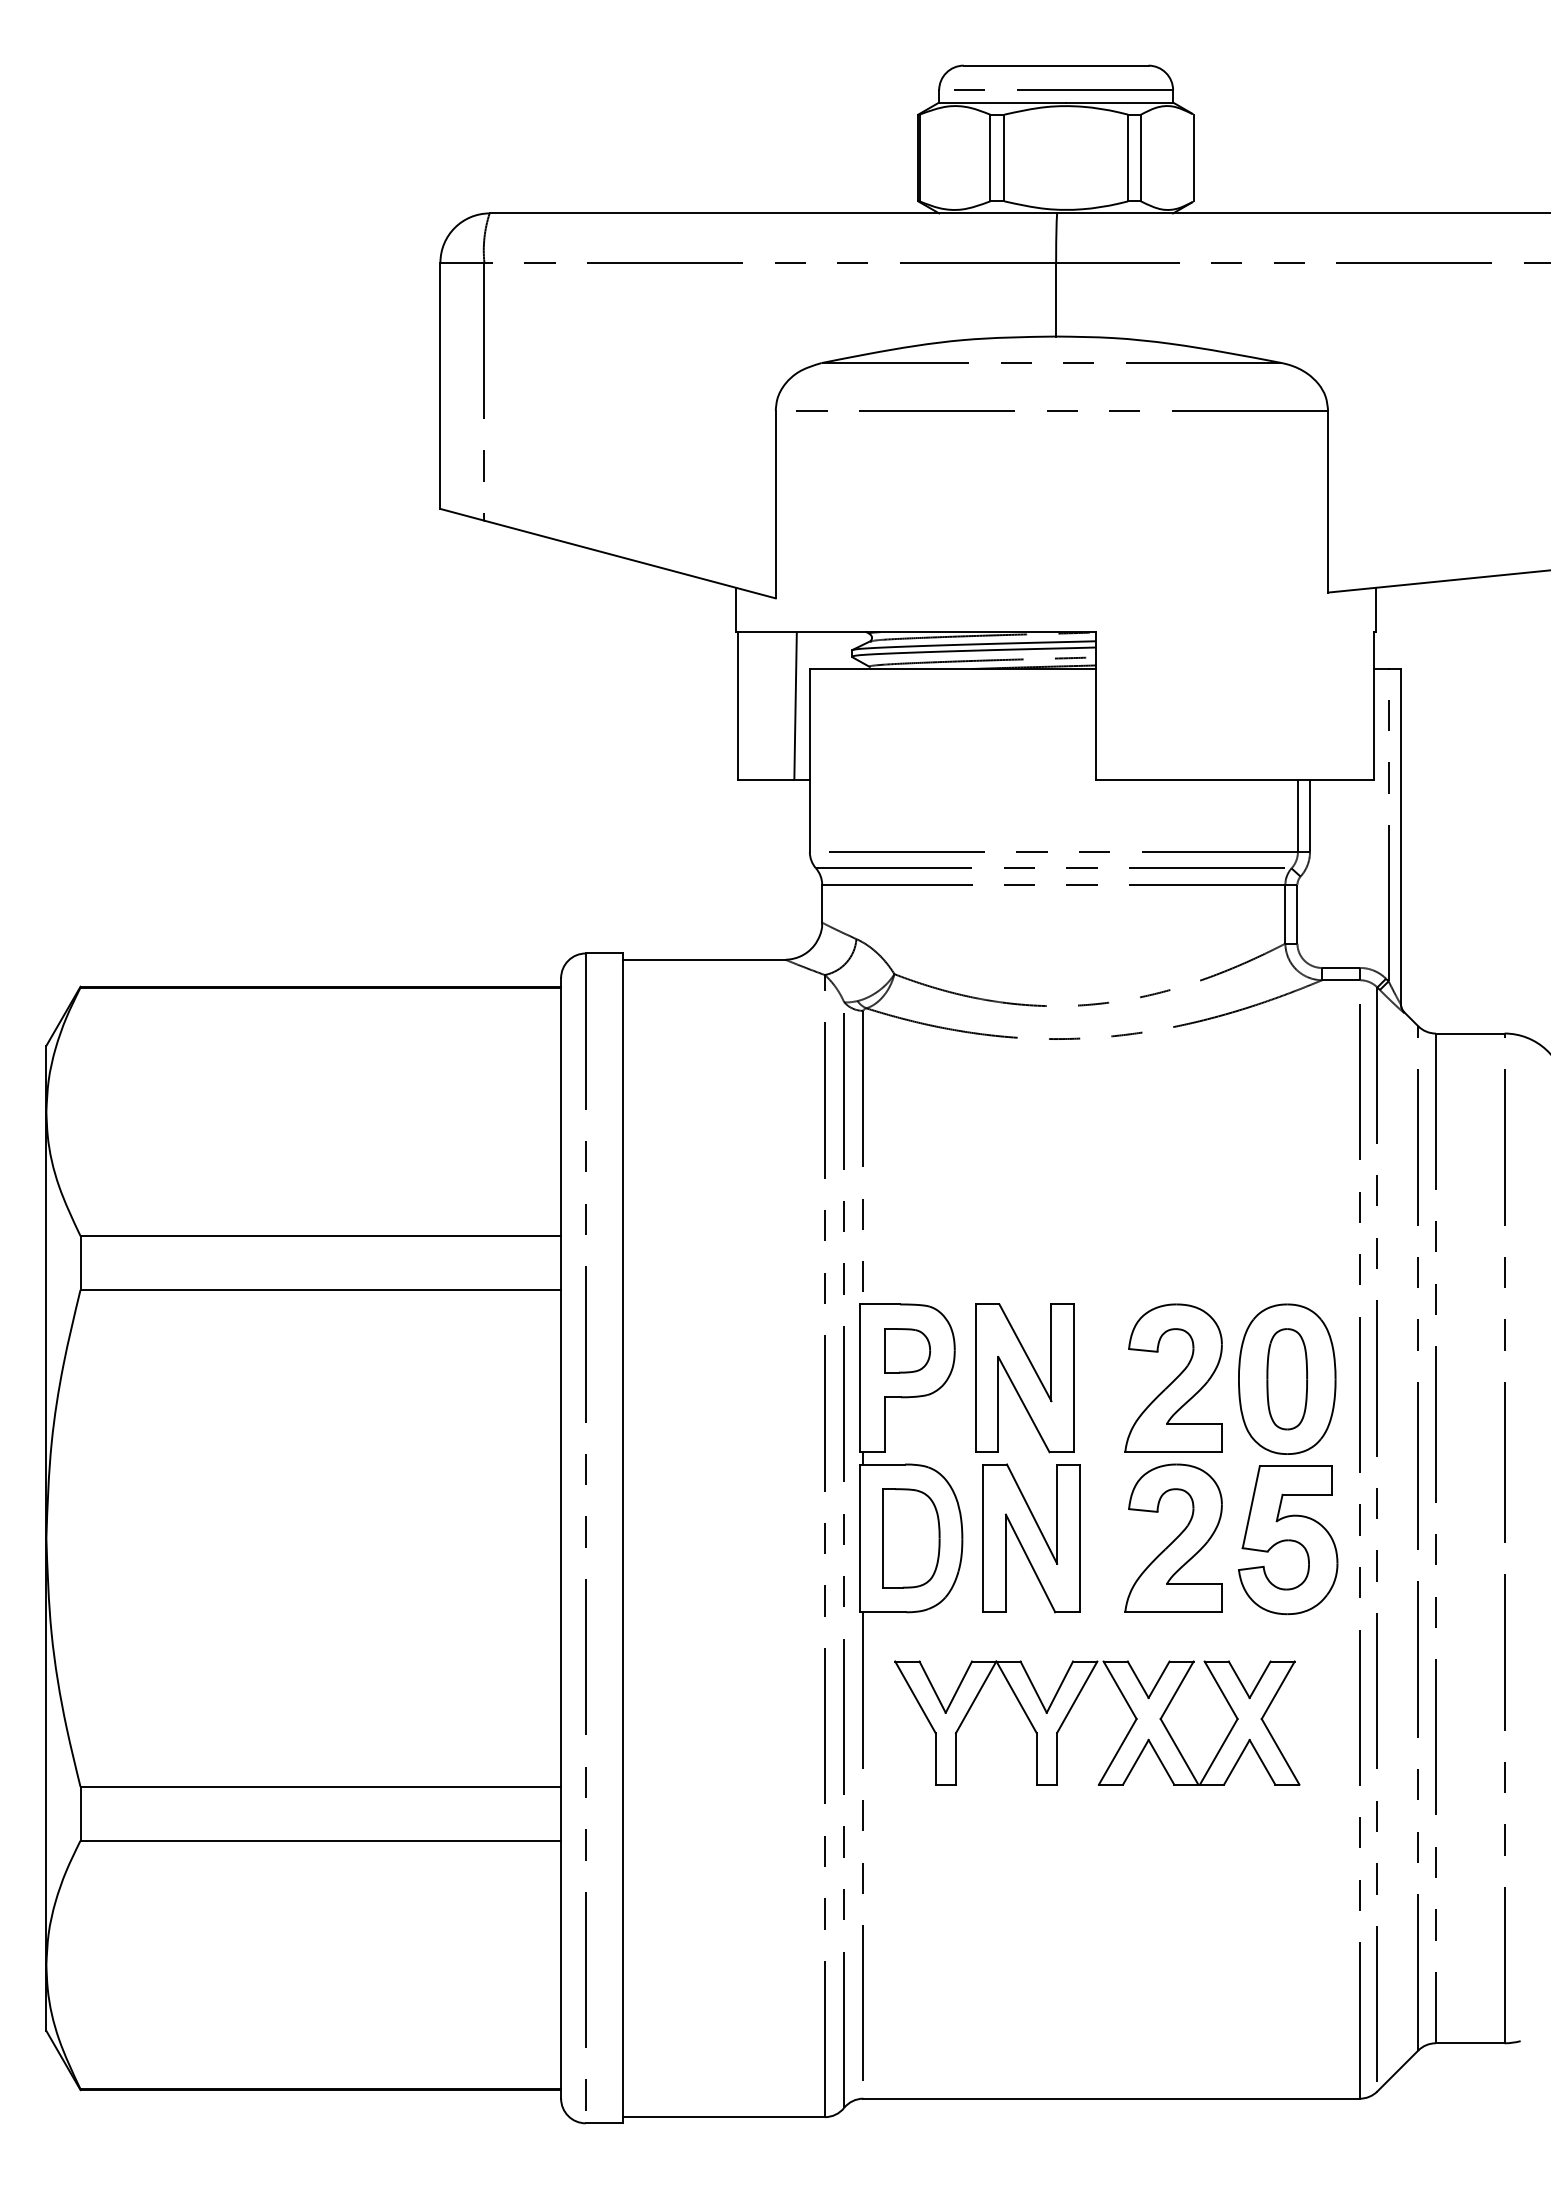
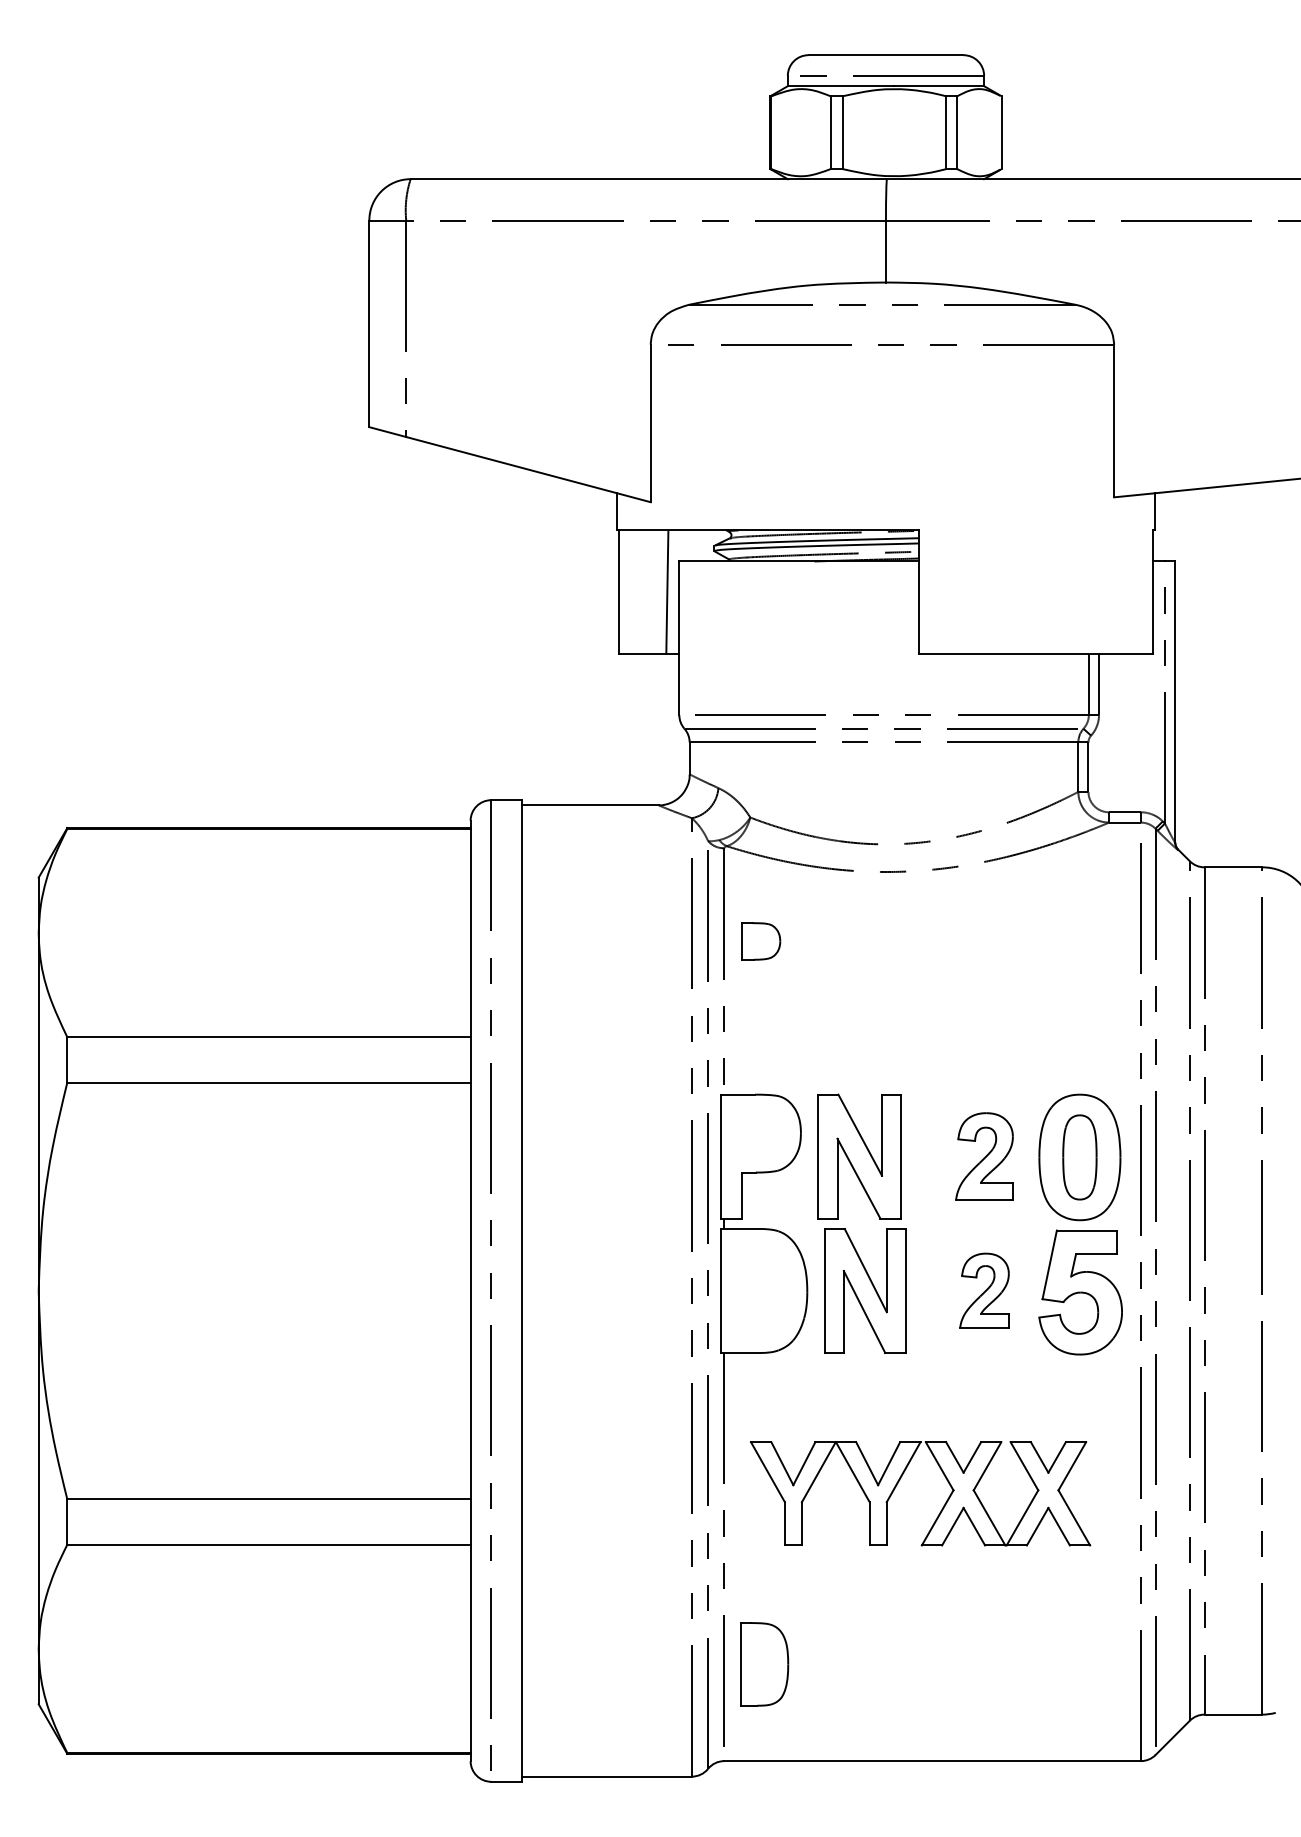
part: (907, 1350) -> (761, 941), moved
part: (1173, 1377) -> (984, 1155), size x0.7
part: (1173, 1537) -> (984, 1290), size x0.6
part: (911, 1538) -> (764, 1664), moved
part: (1073, 1706) -> (900, 1479), moved

